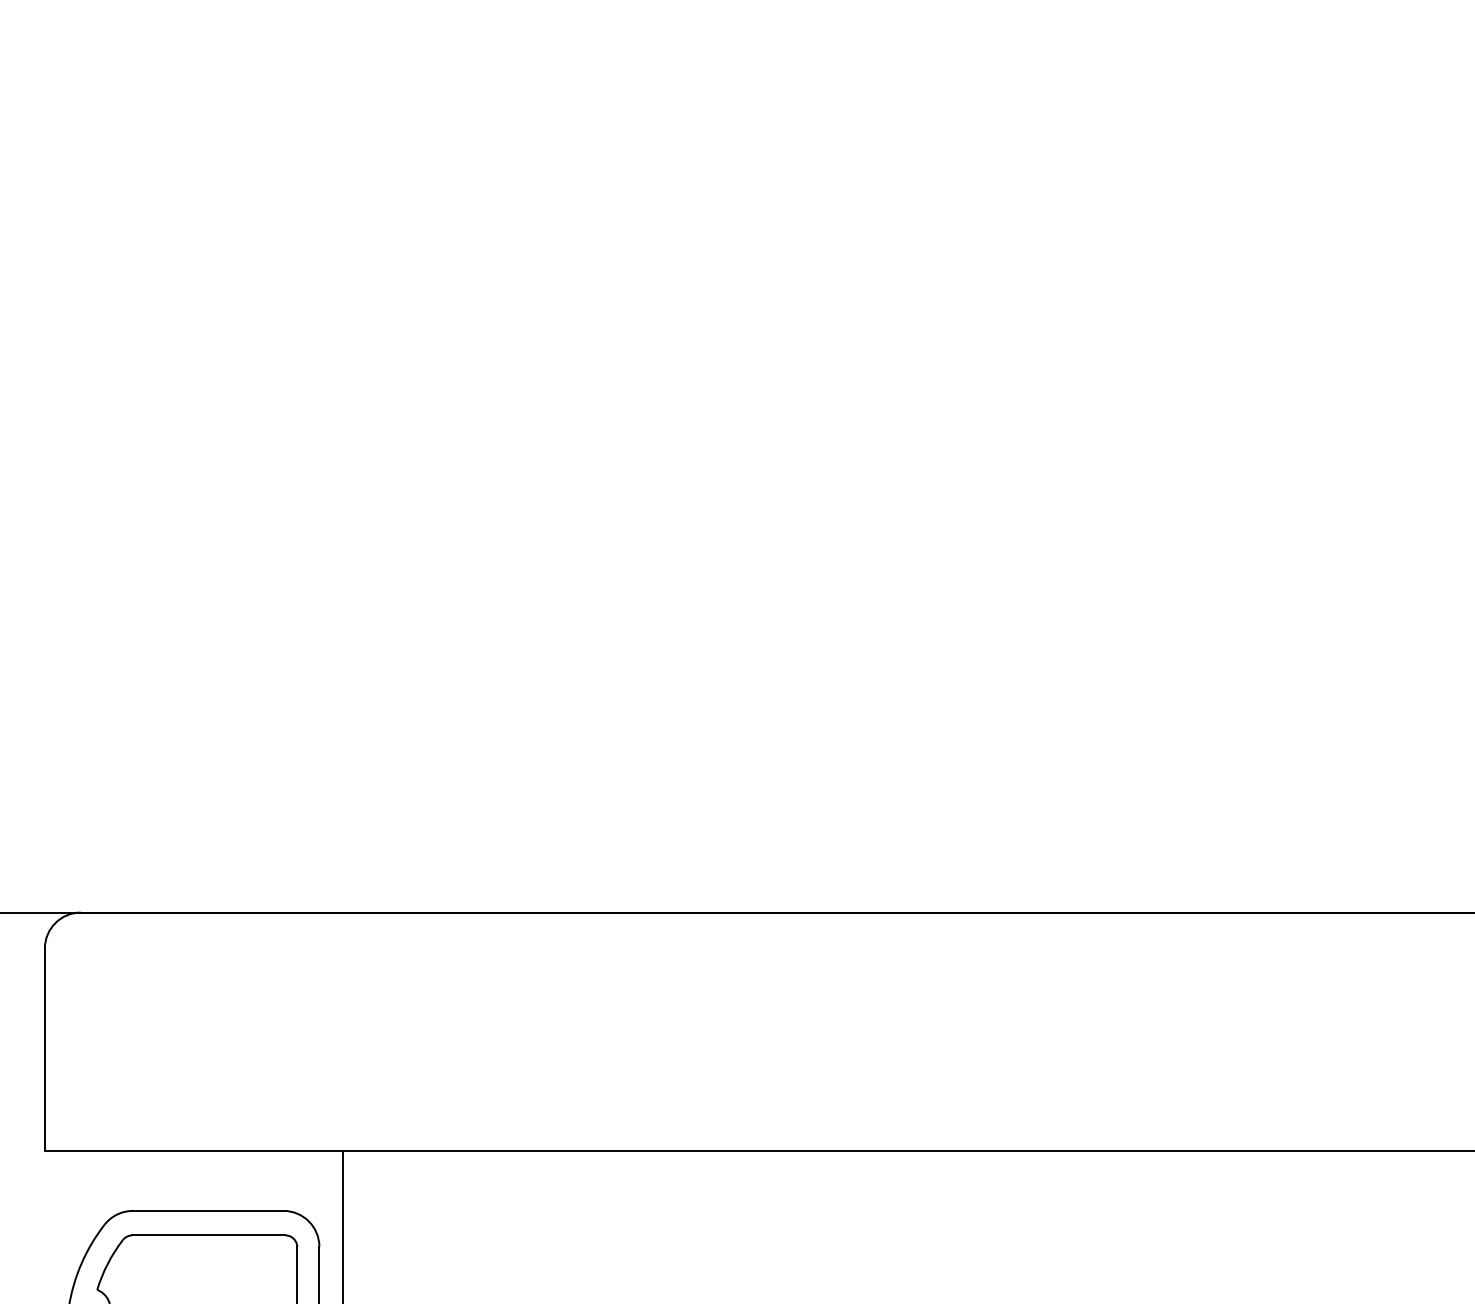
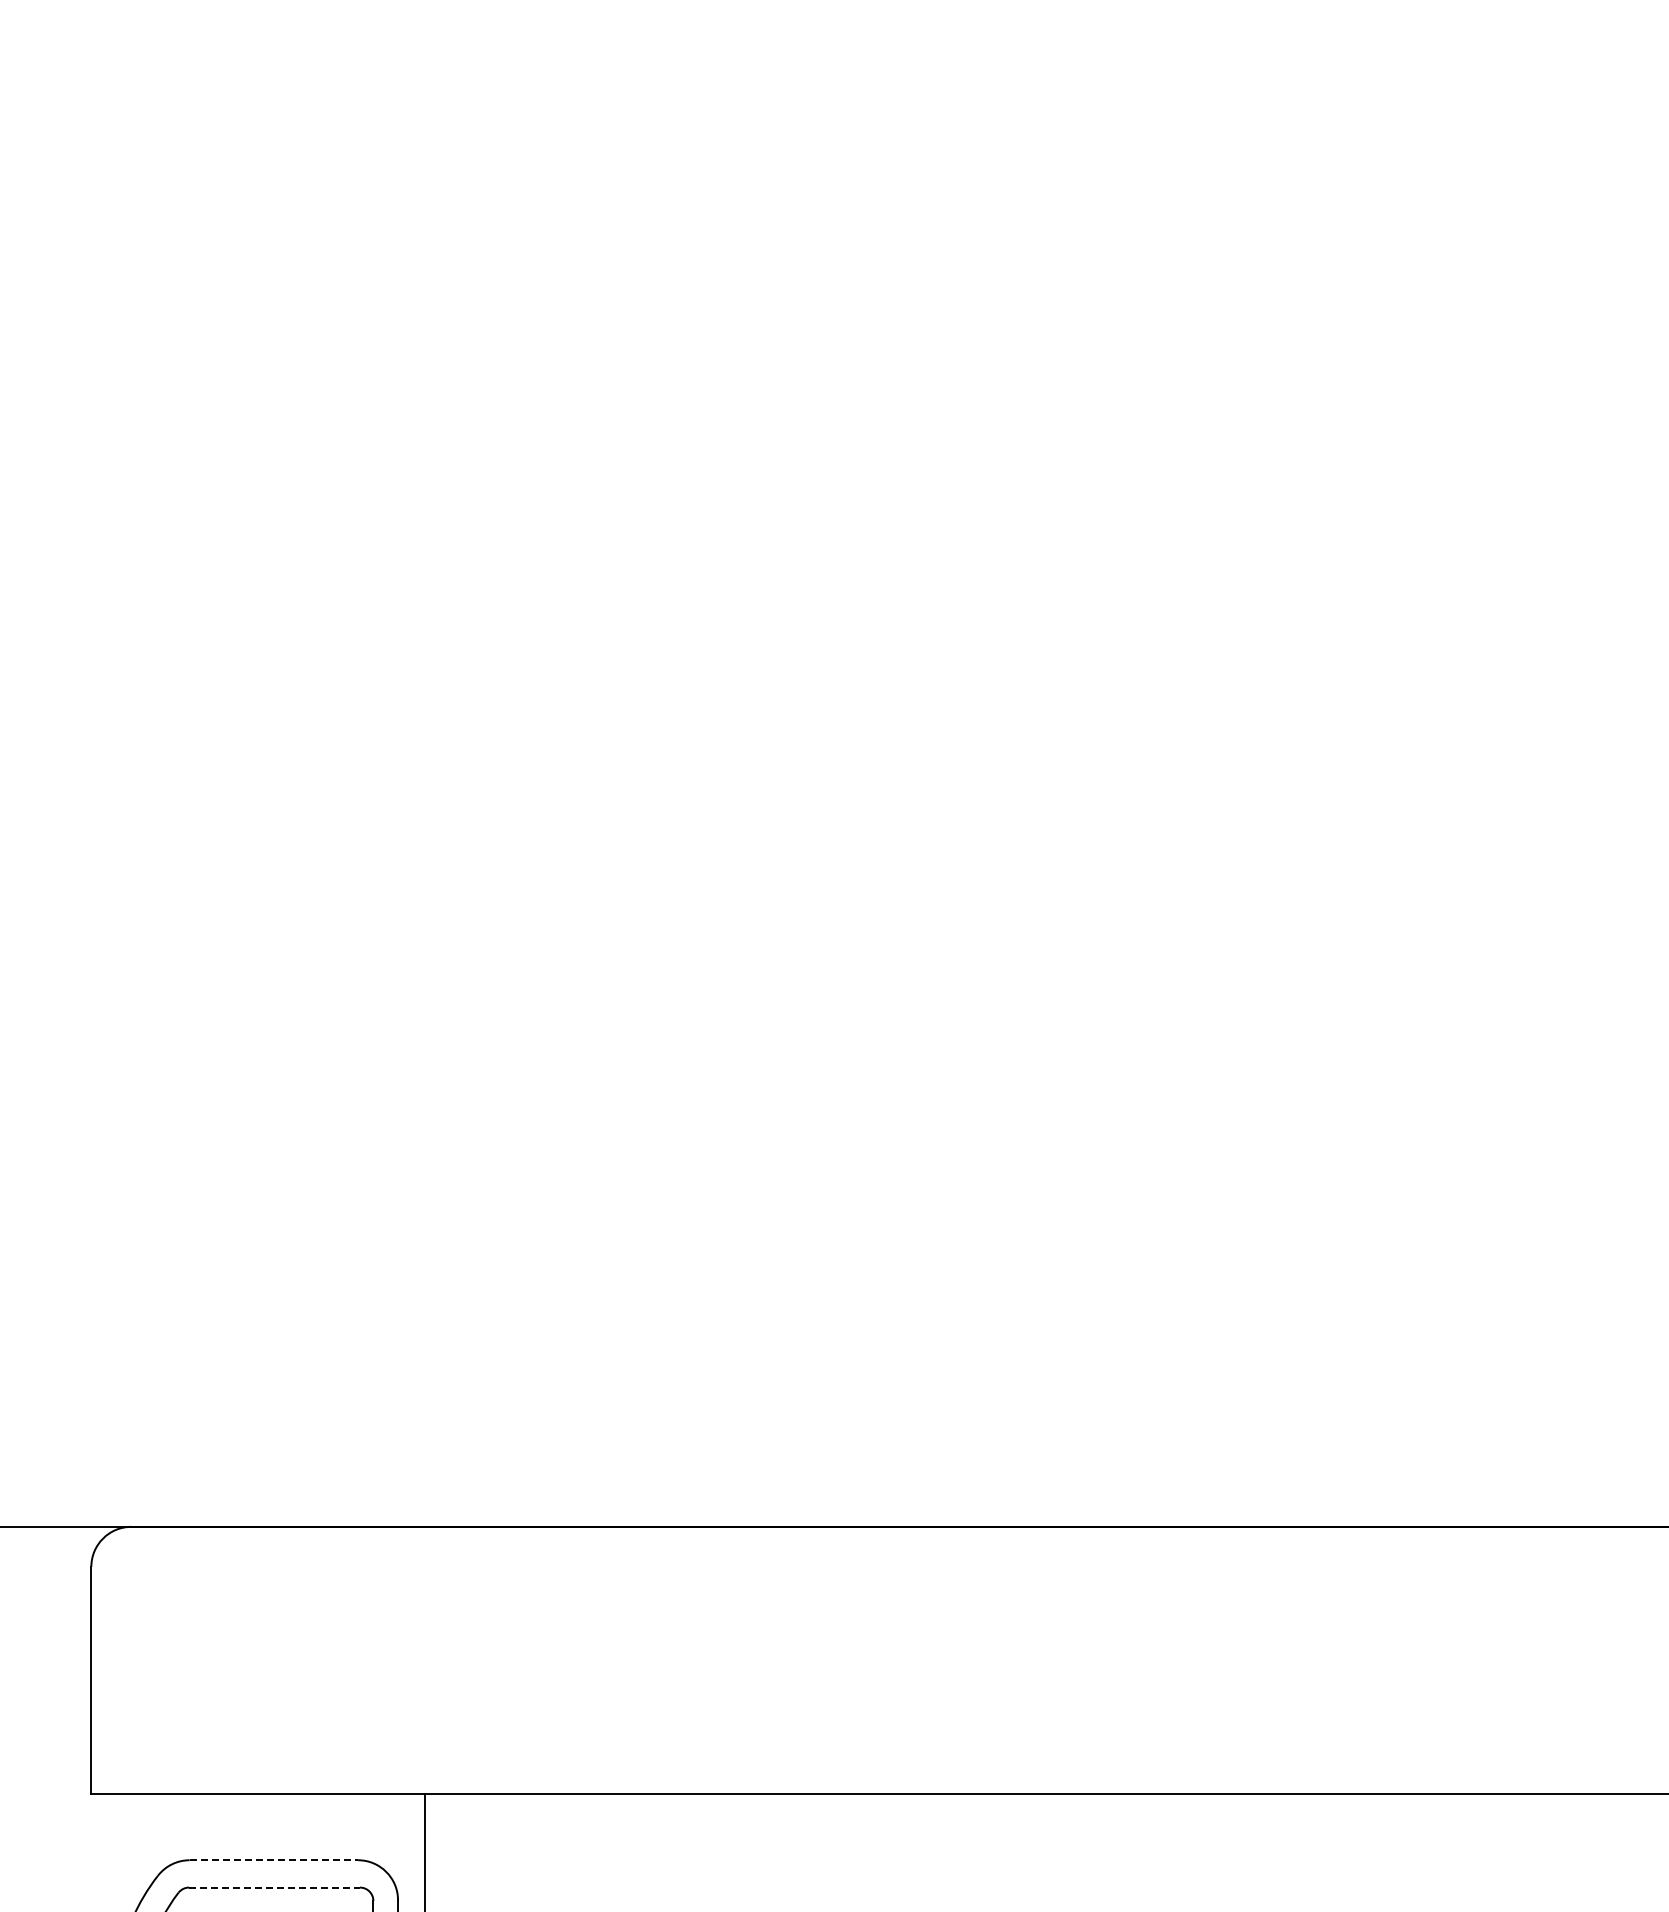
line: (208, 1211) -> (274, 1860), solid -> dashed
line: (209, 1235) -> (275, 1887), solid -> dashed

